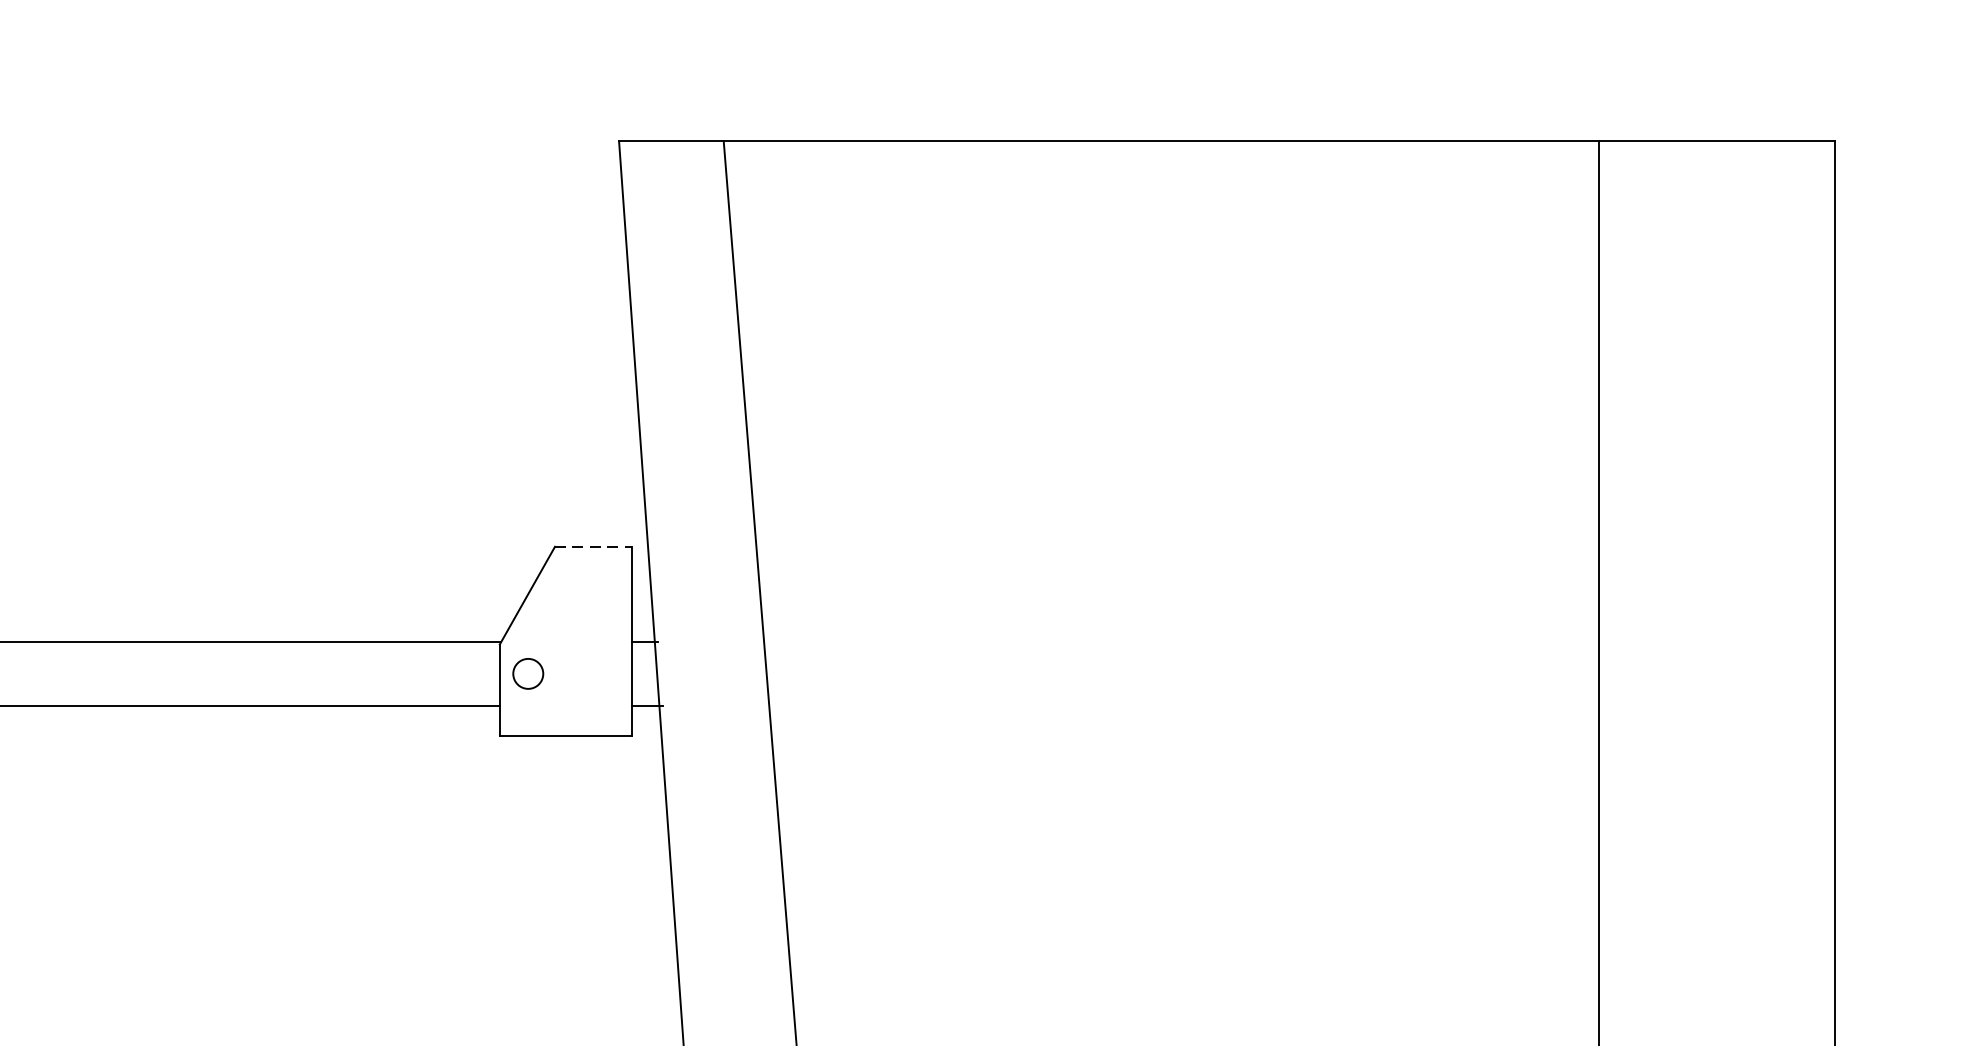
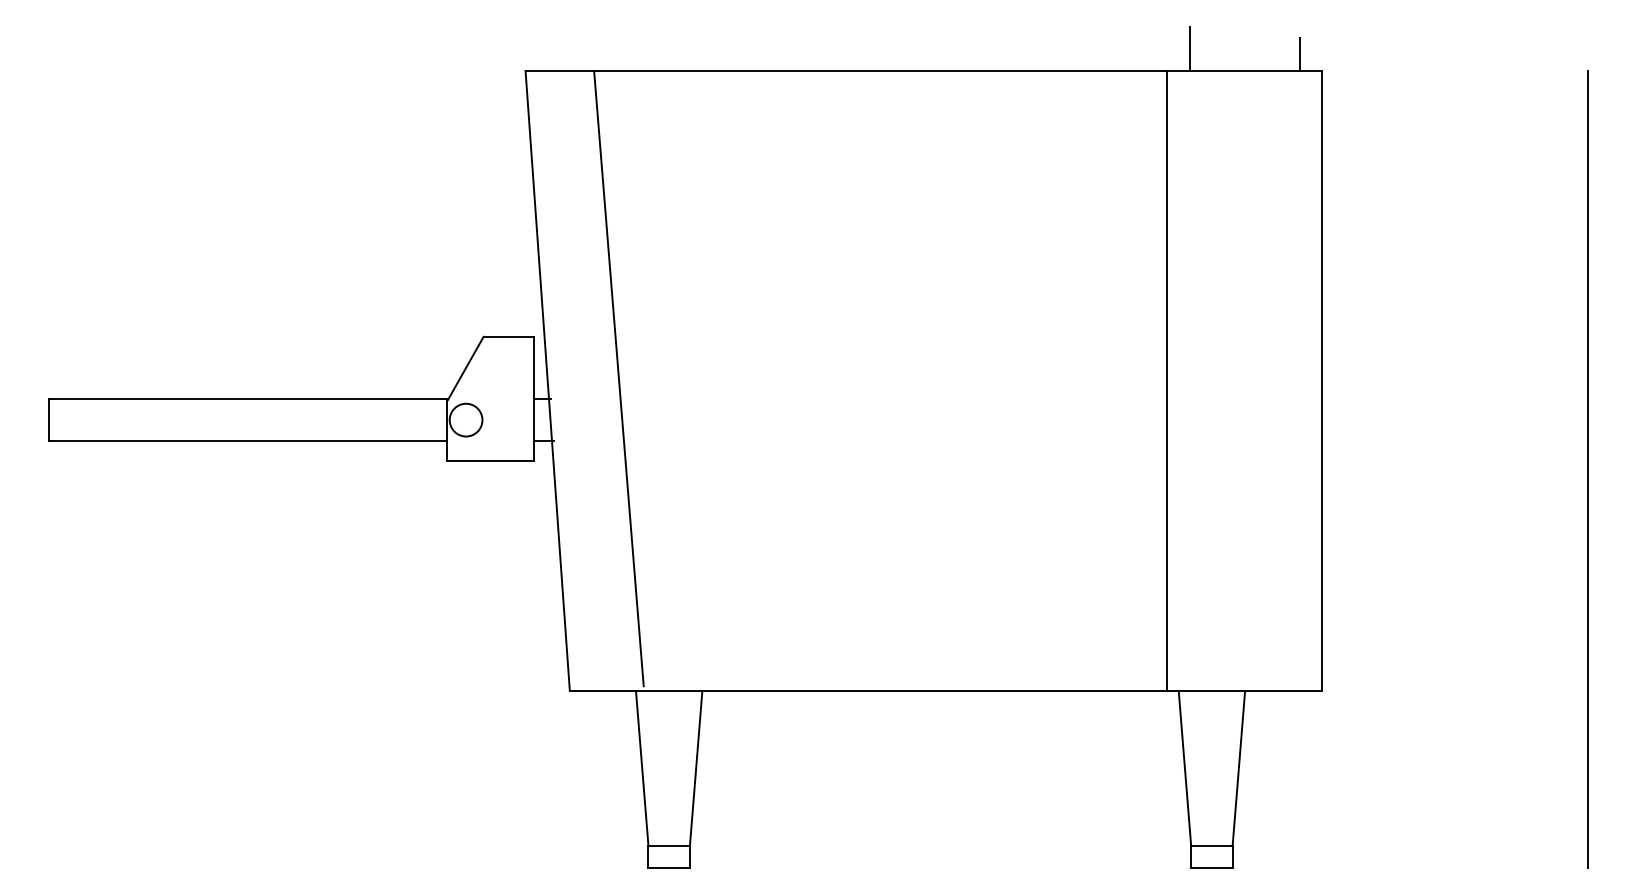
line: (1632, 108) -> (1189, 49), added
line: (1801, 115) -> (1300, 54), added
line: (594, 546) -> (509, 336), dashed -> solid
circle: (527, 672) -> (465, 419), size x1.67

